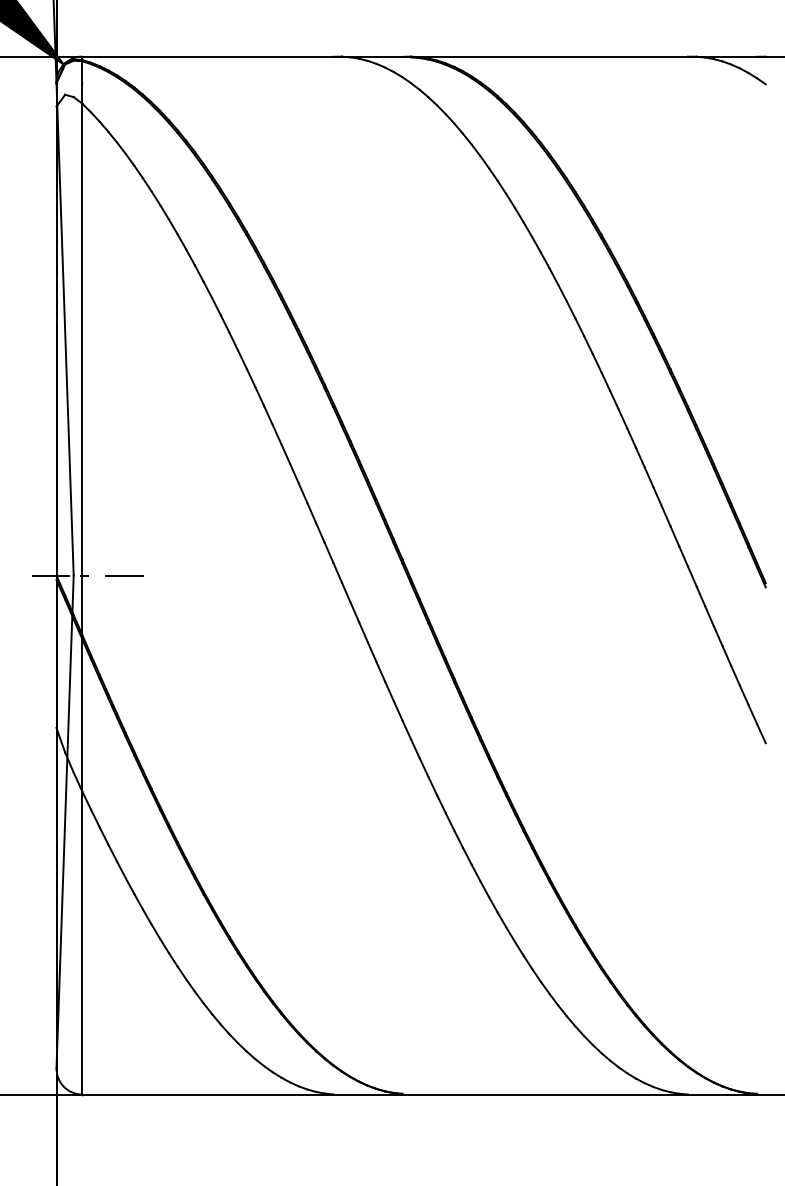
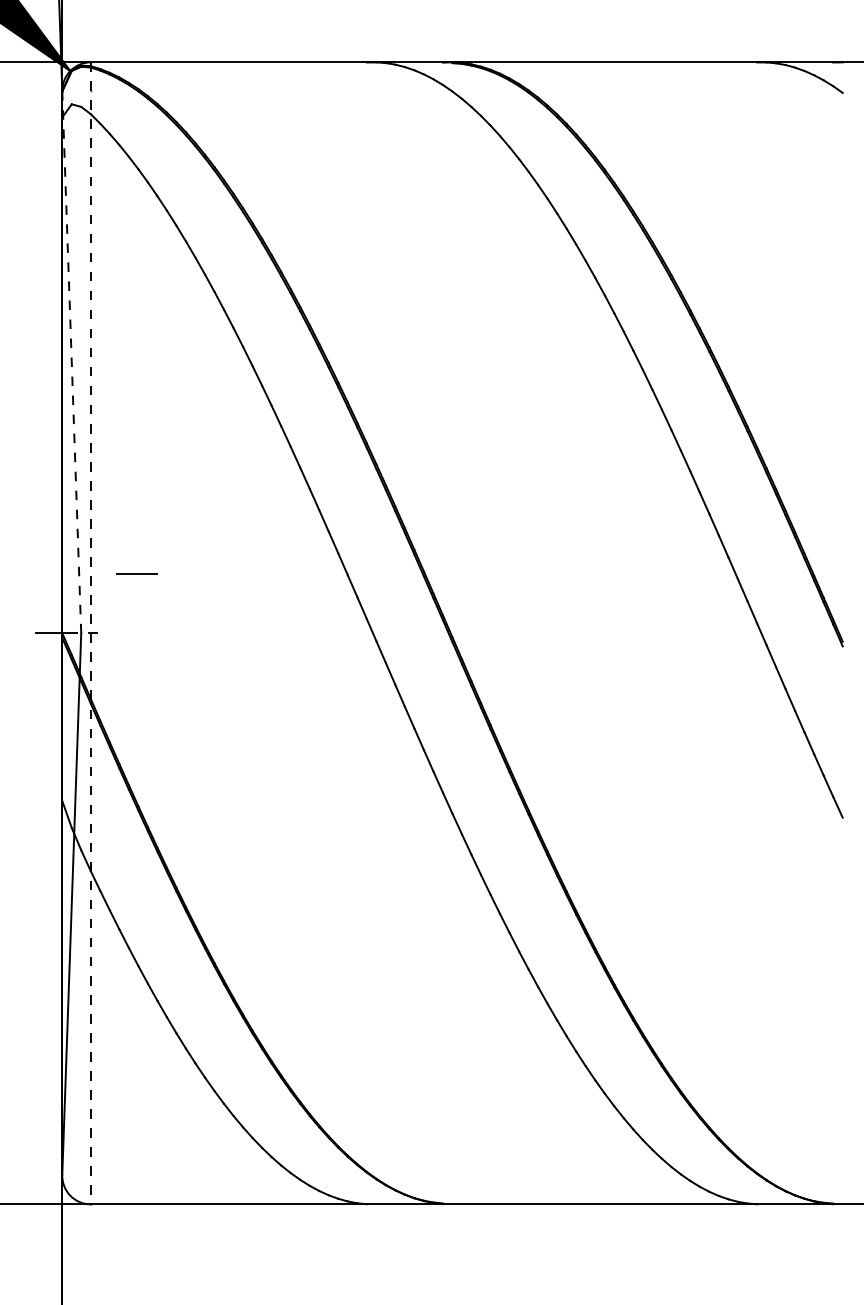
line: (65, 329) -> (72, 362), solid -> dashed
line: (82, 575) -> (90, 633), solid -> dashed
line: (124, 575) -> (137, 573), moved

